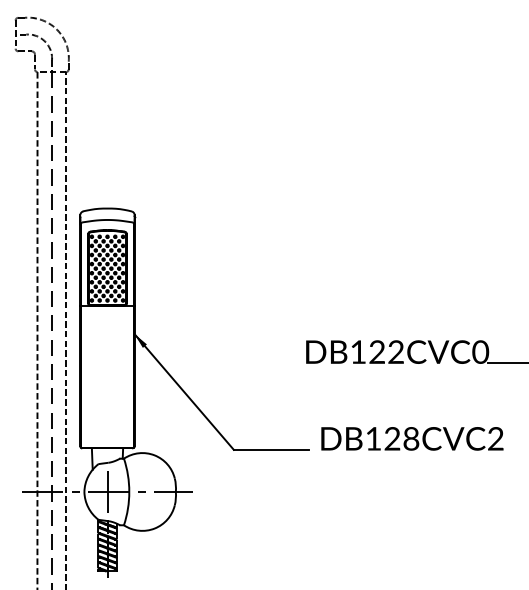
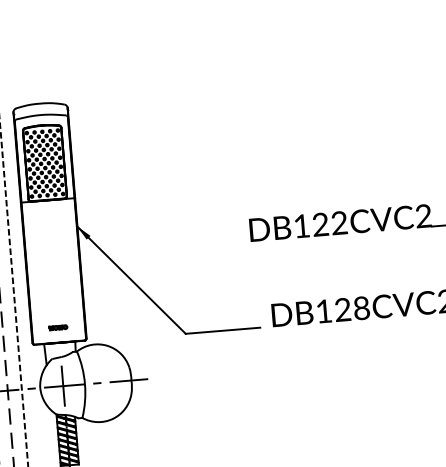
text: (480, 351) -> (423, 215), DB122CVC0 -> DB122CVC2
part: (107, 433) -> (58, 327), added

